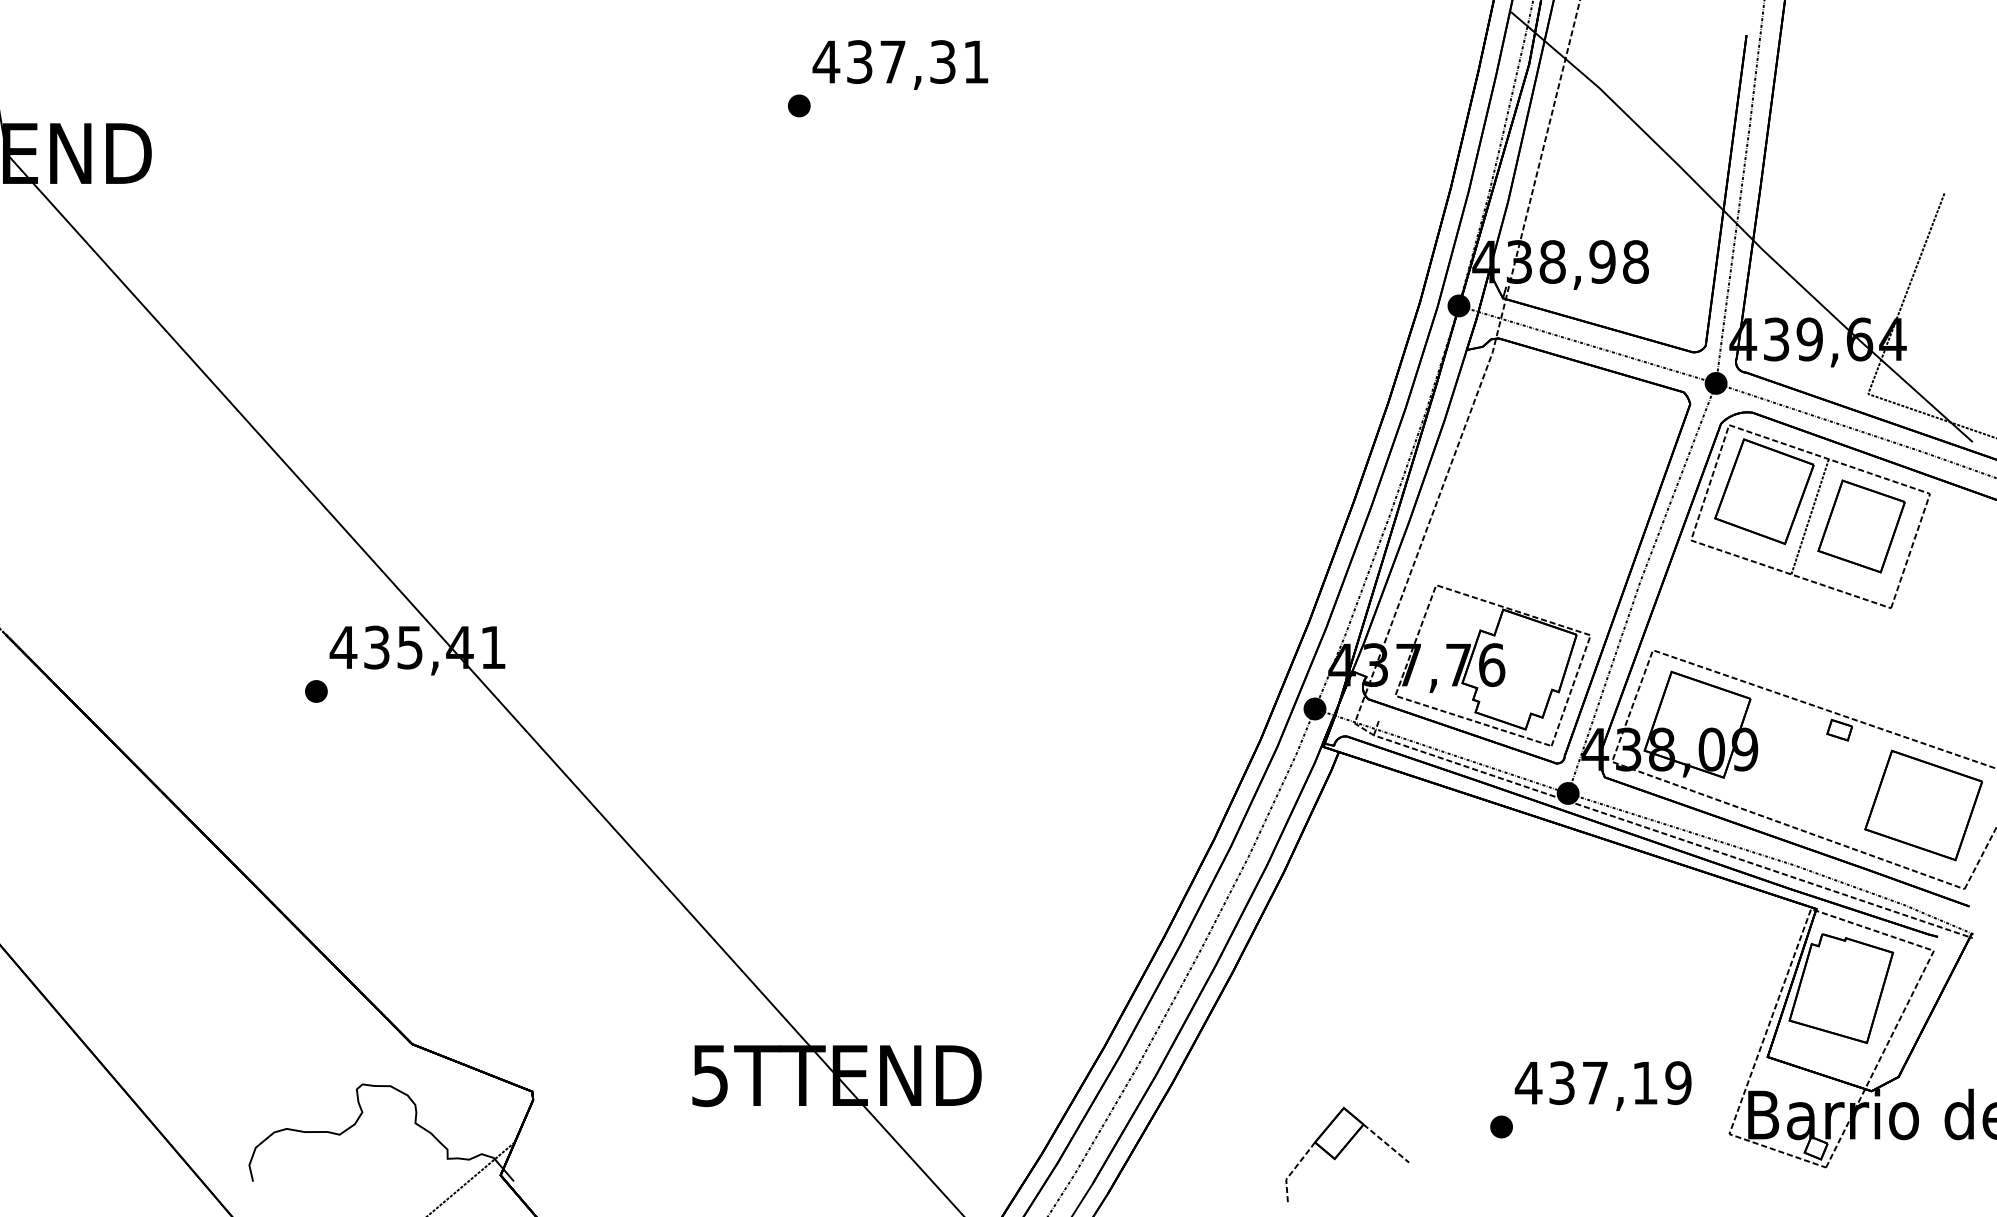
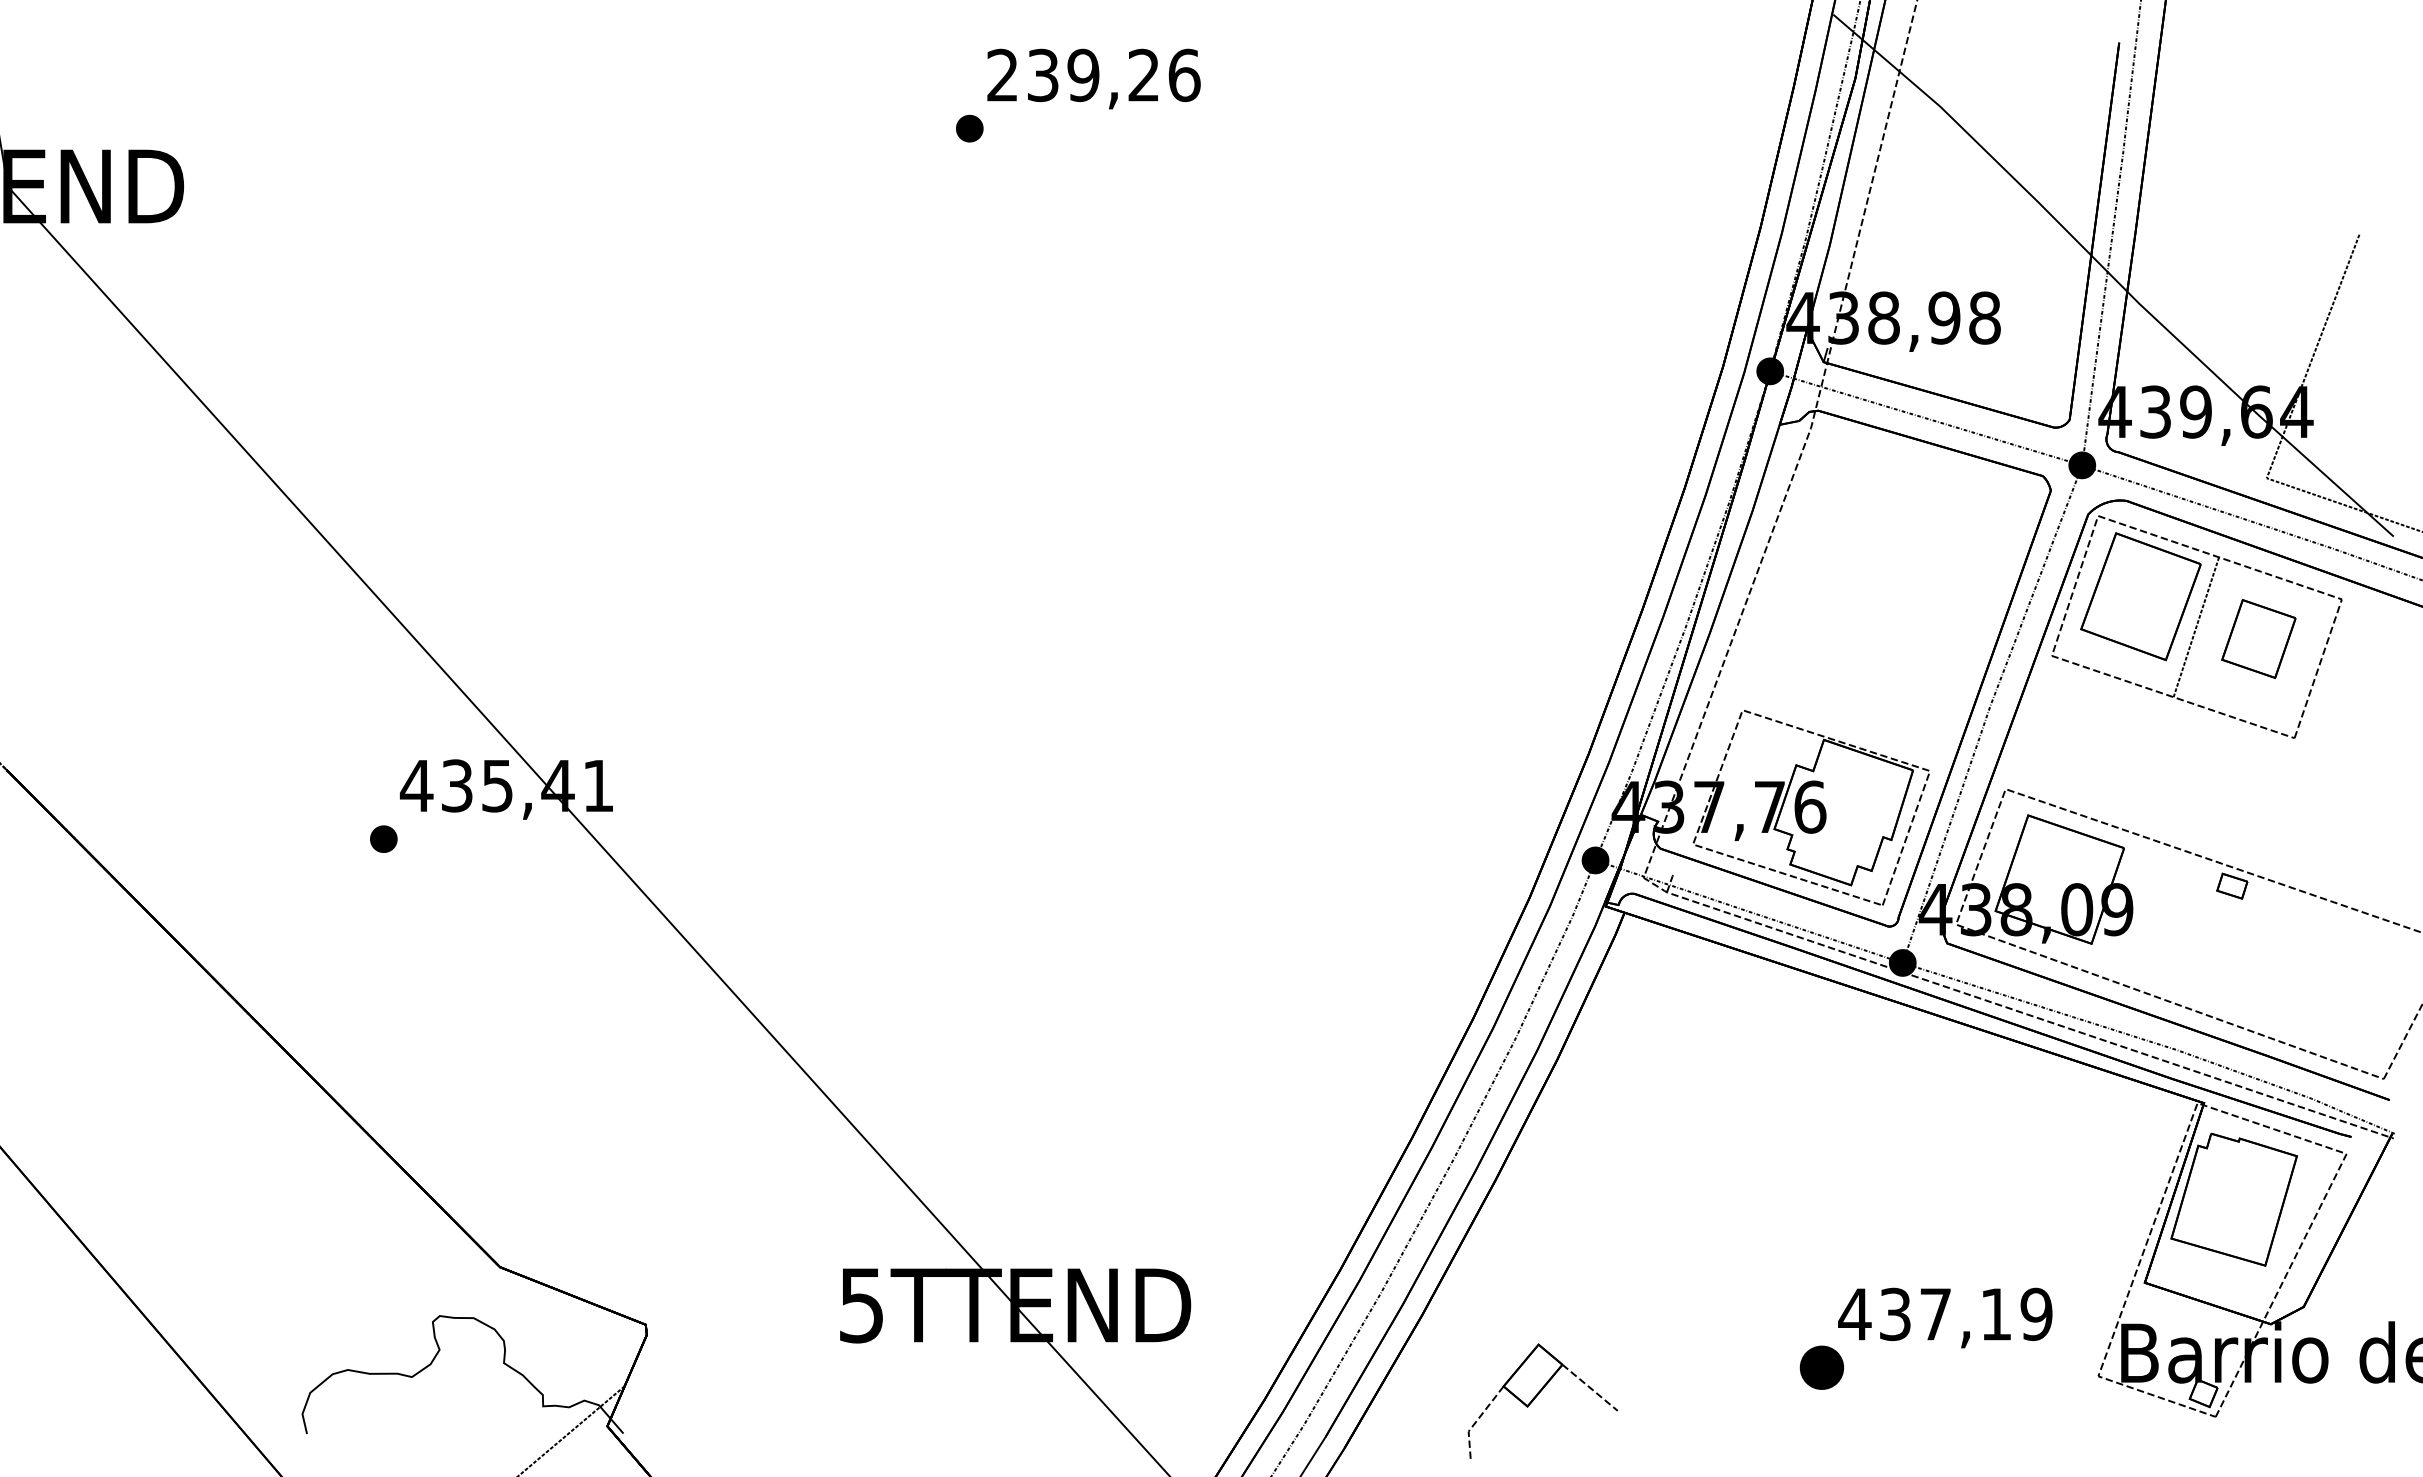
text: (900, 62) -> (1092, 75), 437,31 -> 239,26
part: (1861, 526) -> (2258, 638), size x0.7
part: (1923, 805) -> (2333, 977), removed
part: (1501, 1126) -> (1821, 1367), size x1.6
part: (1343, 1149) -> (1538, 1395), moved

